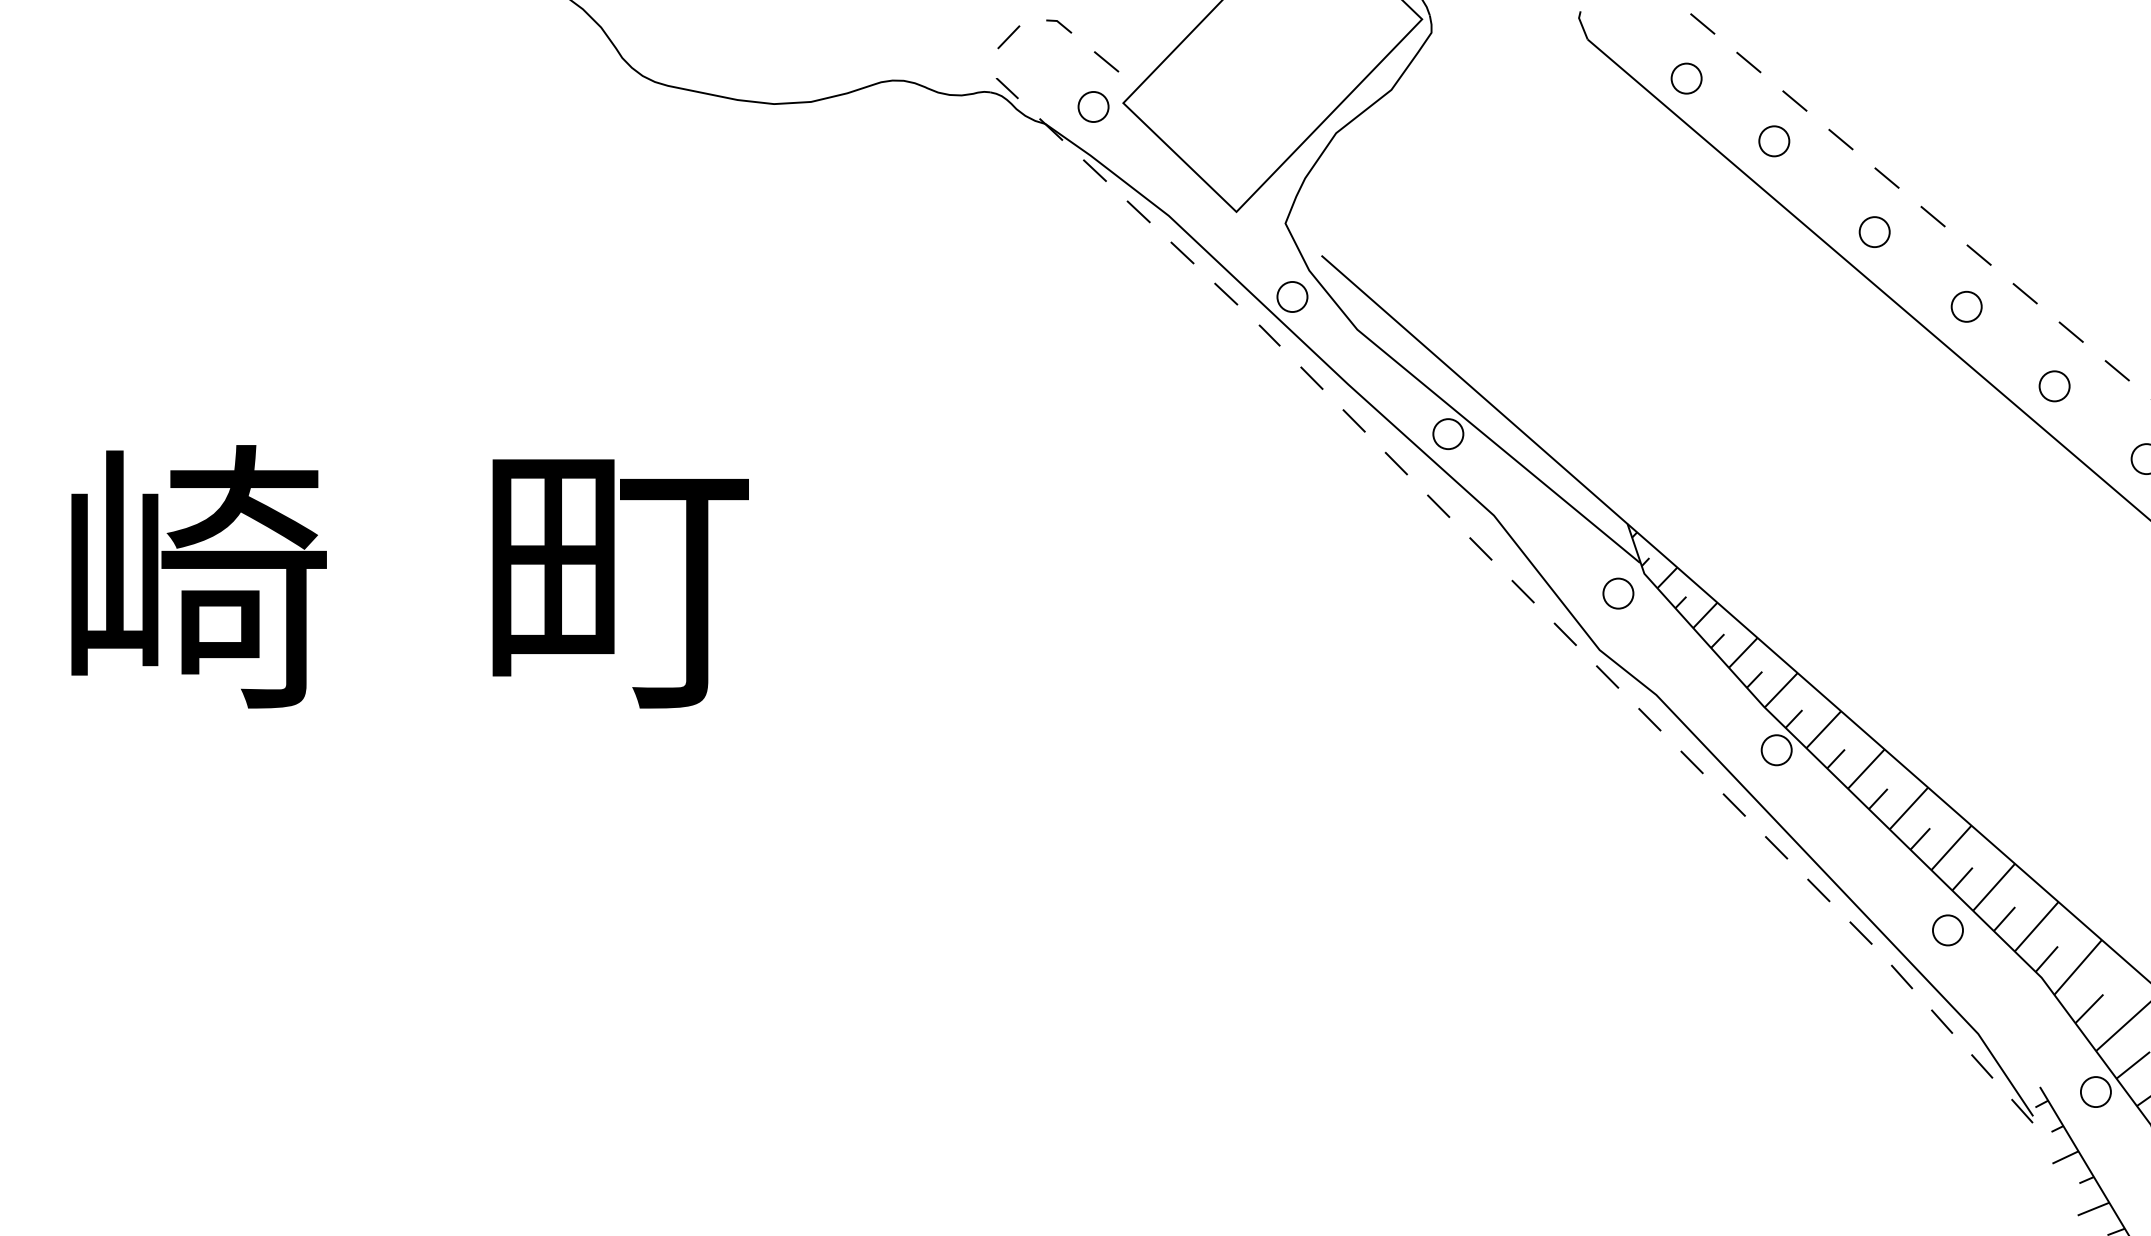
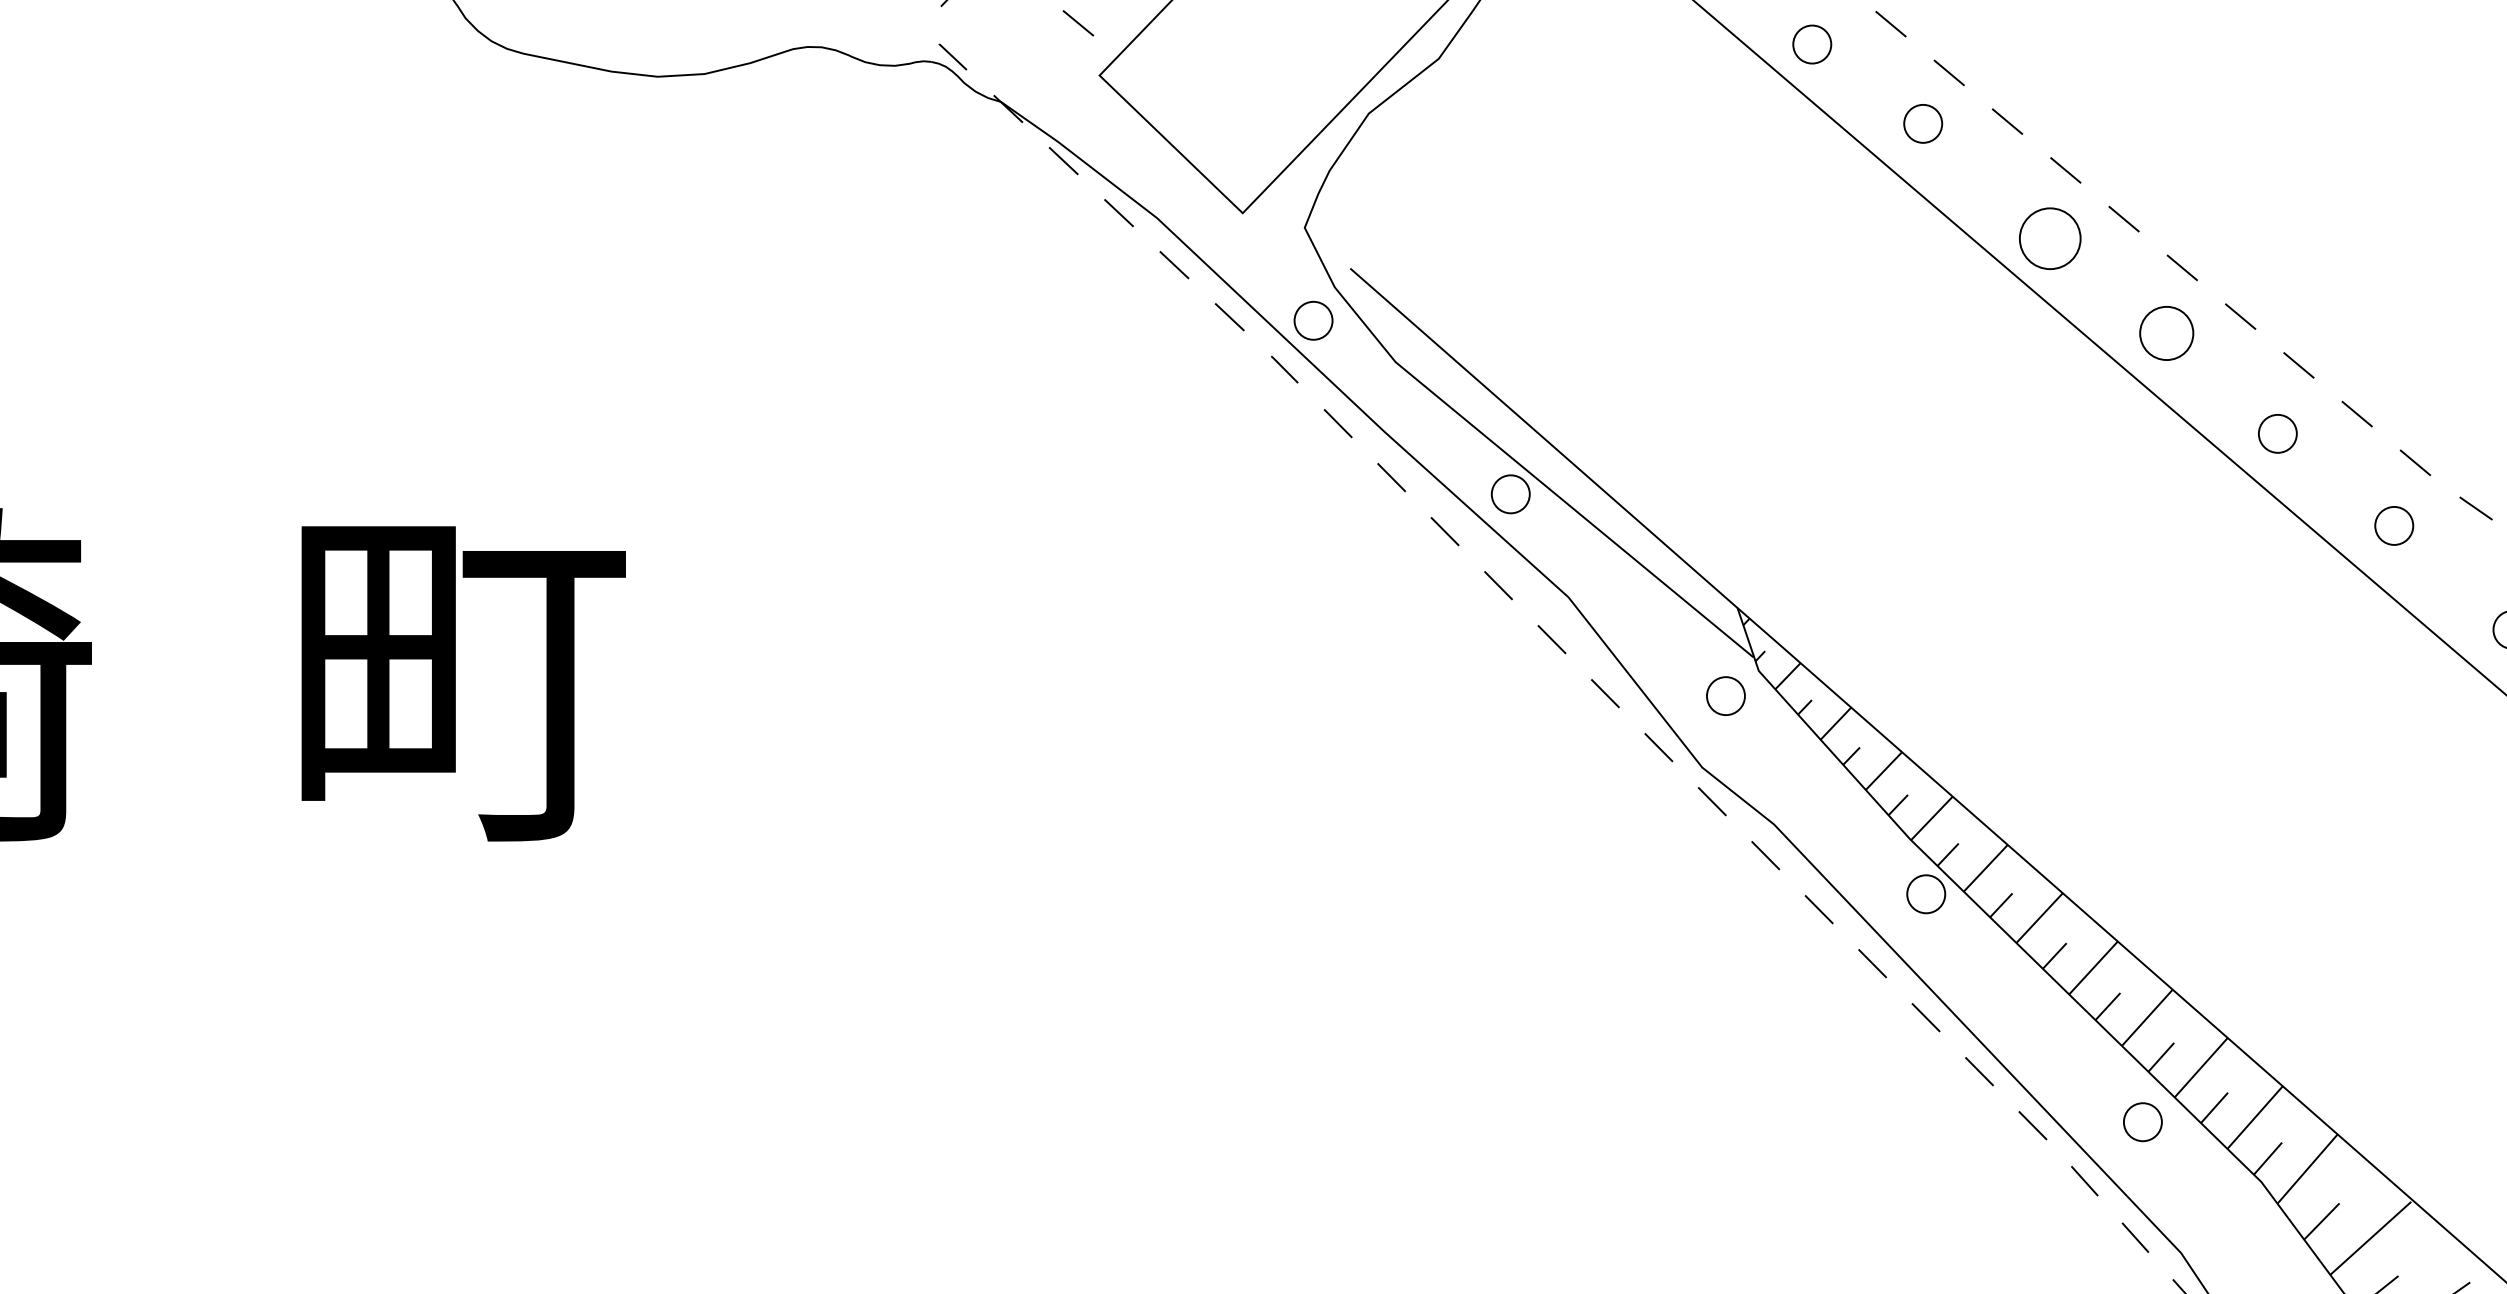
circle: (1093, 106) -> (1061, 79), removed
circle: (1874, 232) -> (2049, 239), size x1.6
circle: (1966, 306) -> (2166, 332), size x1.4

